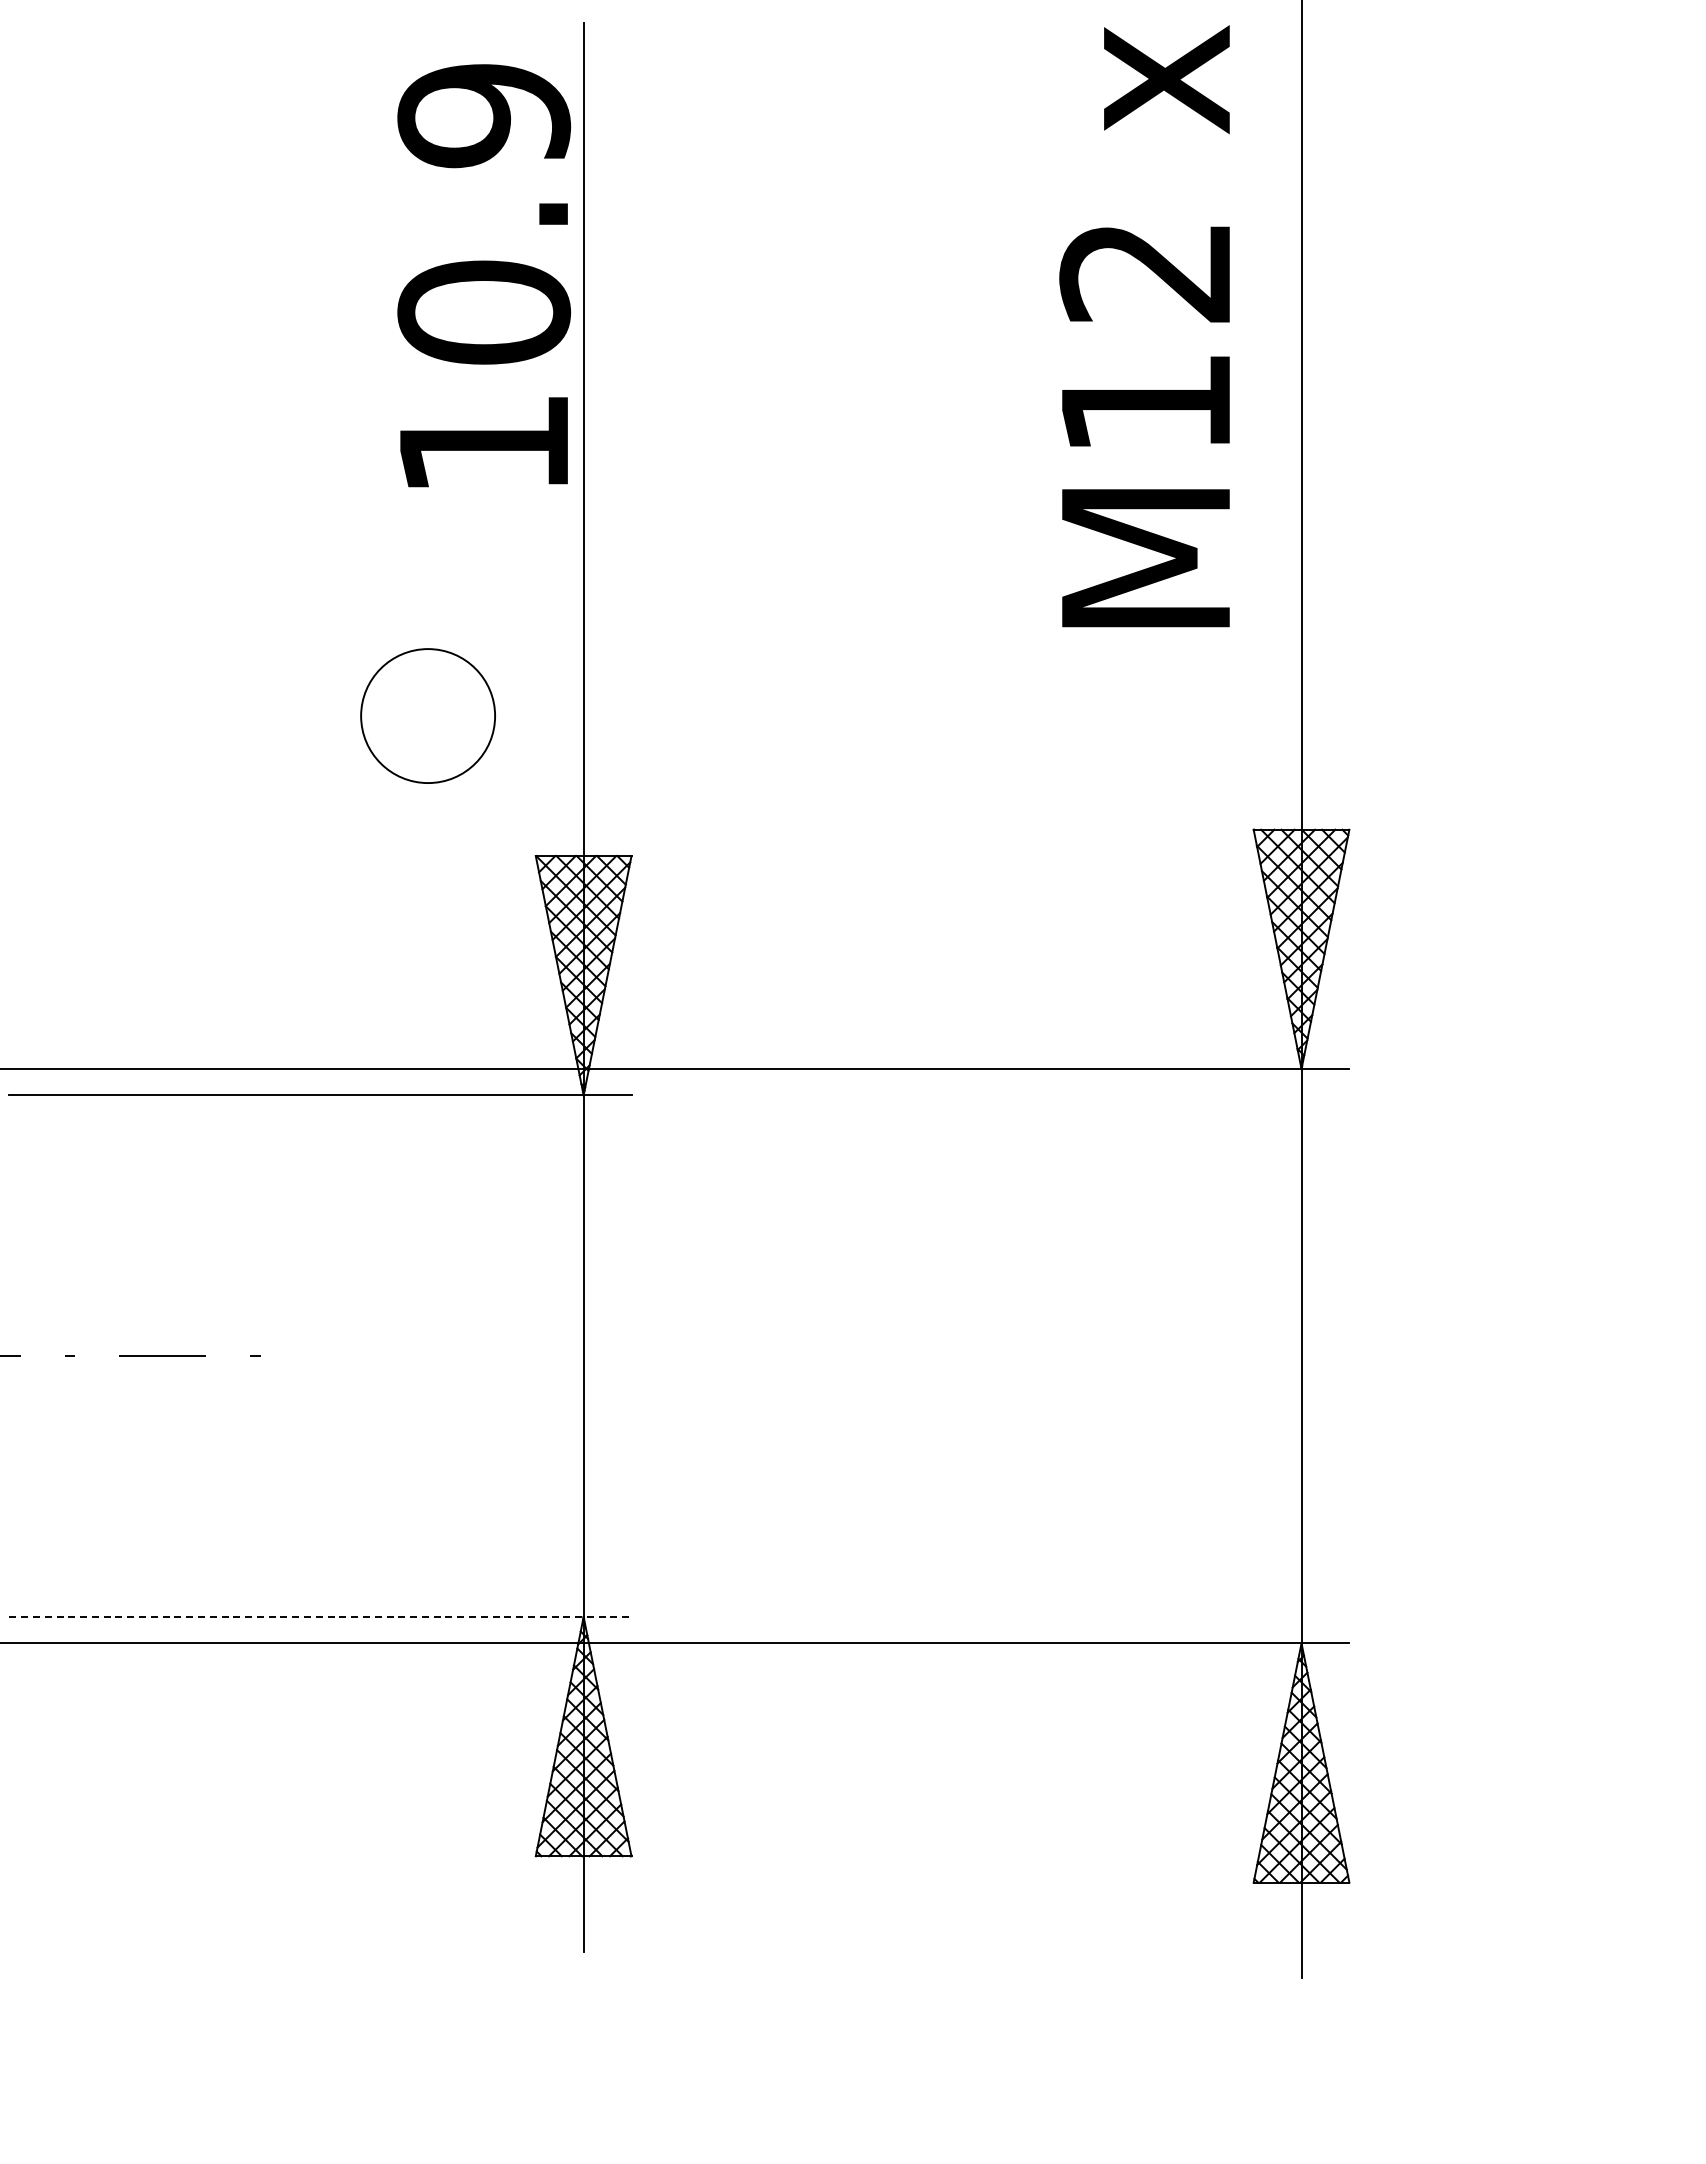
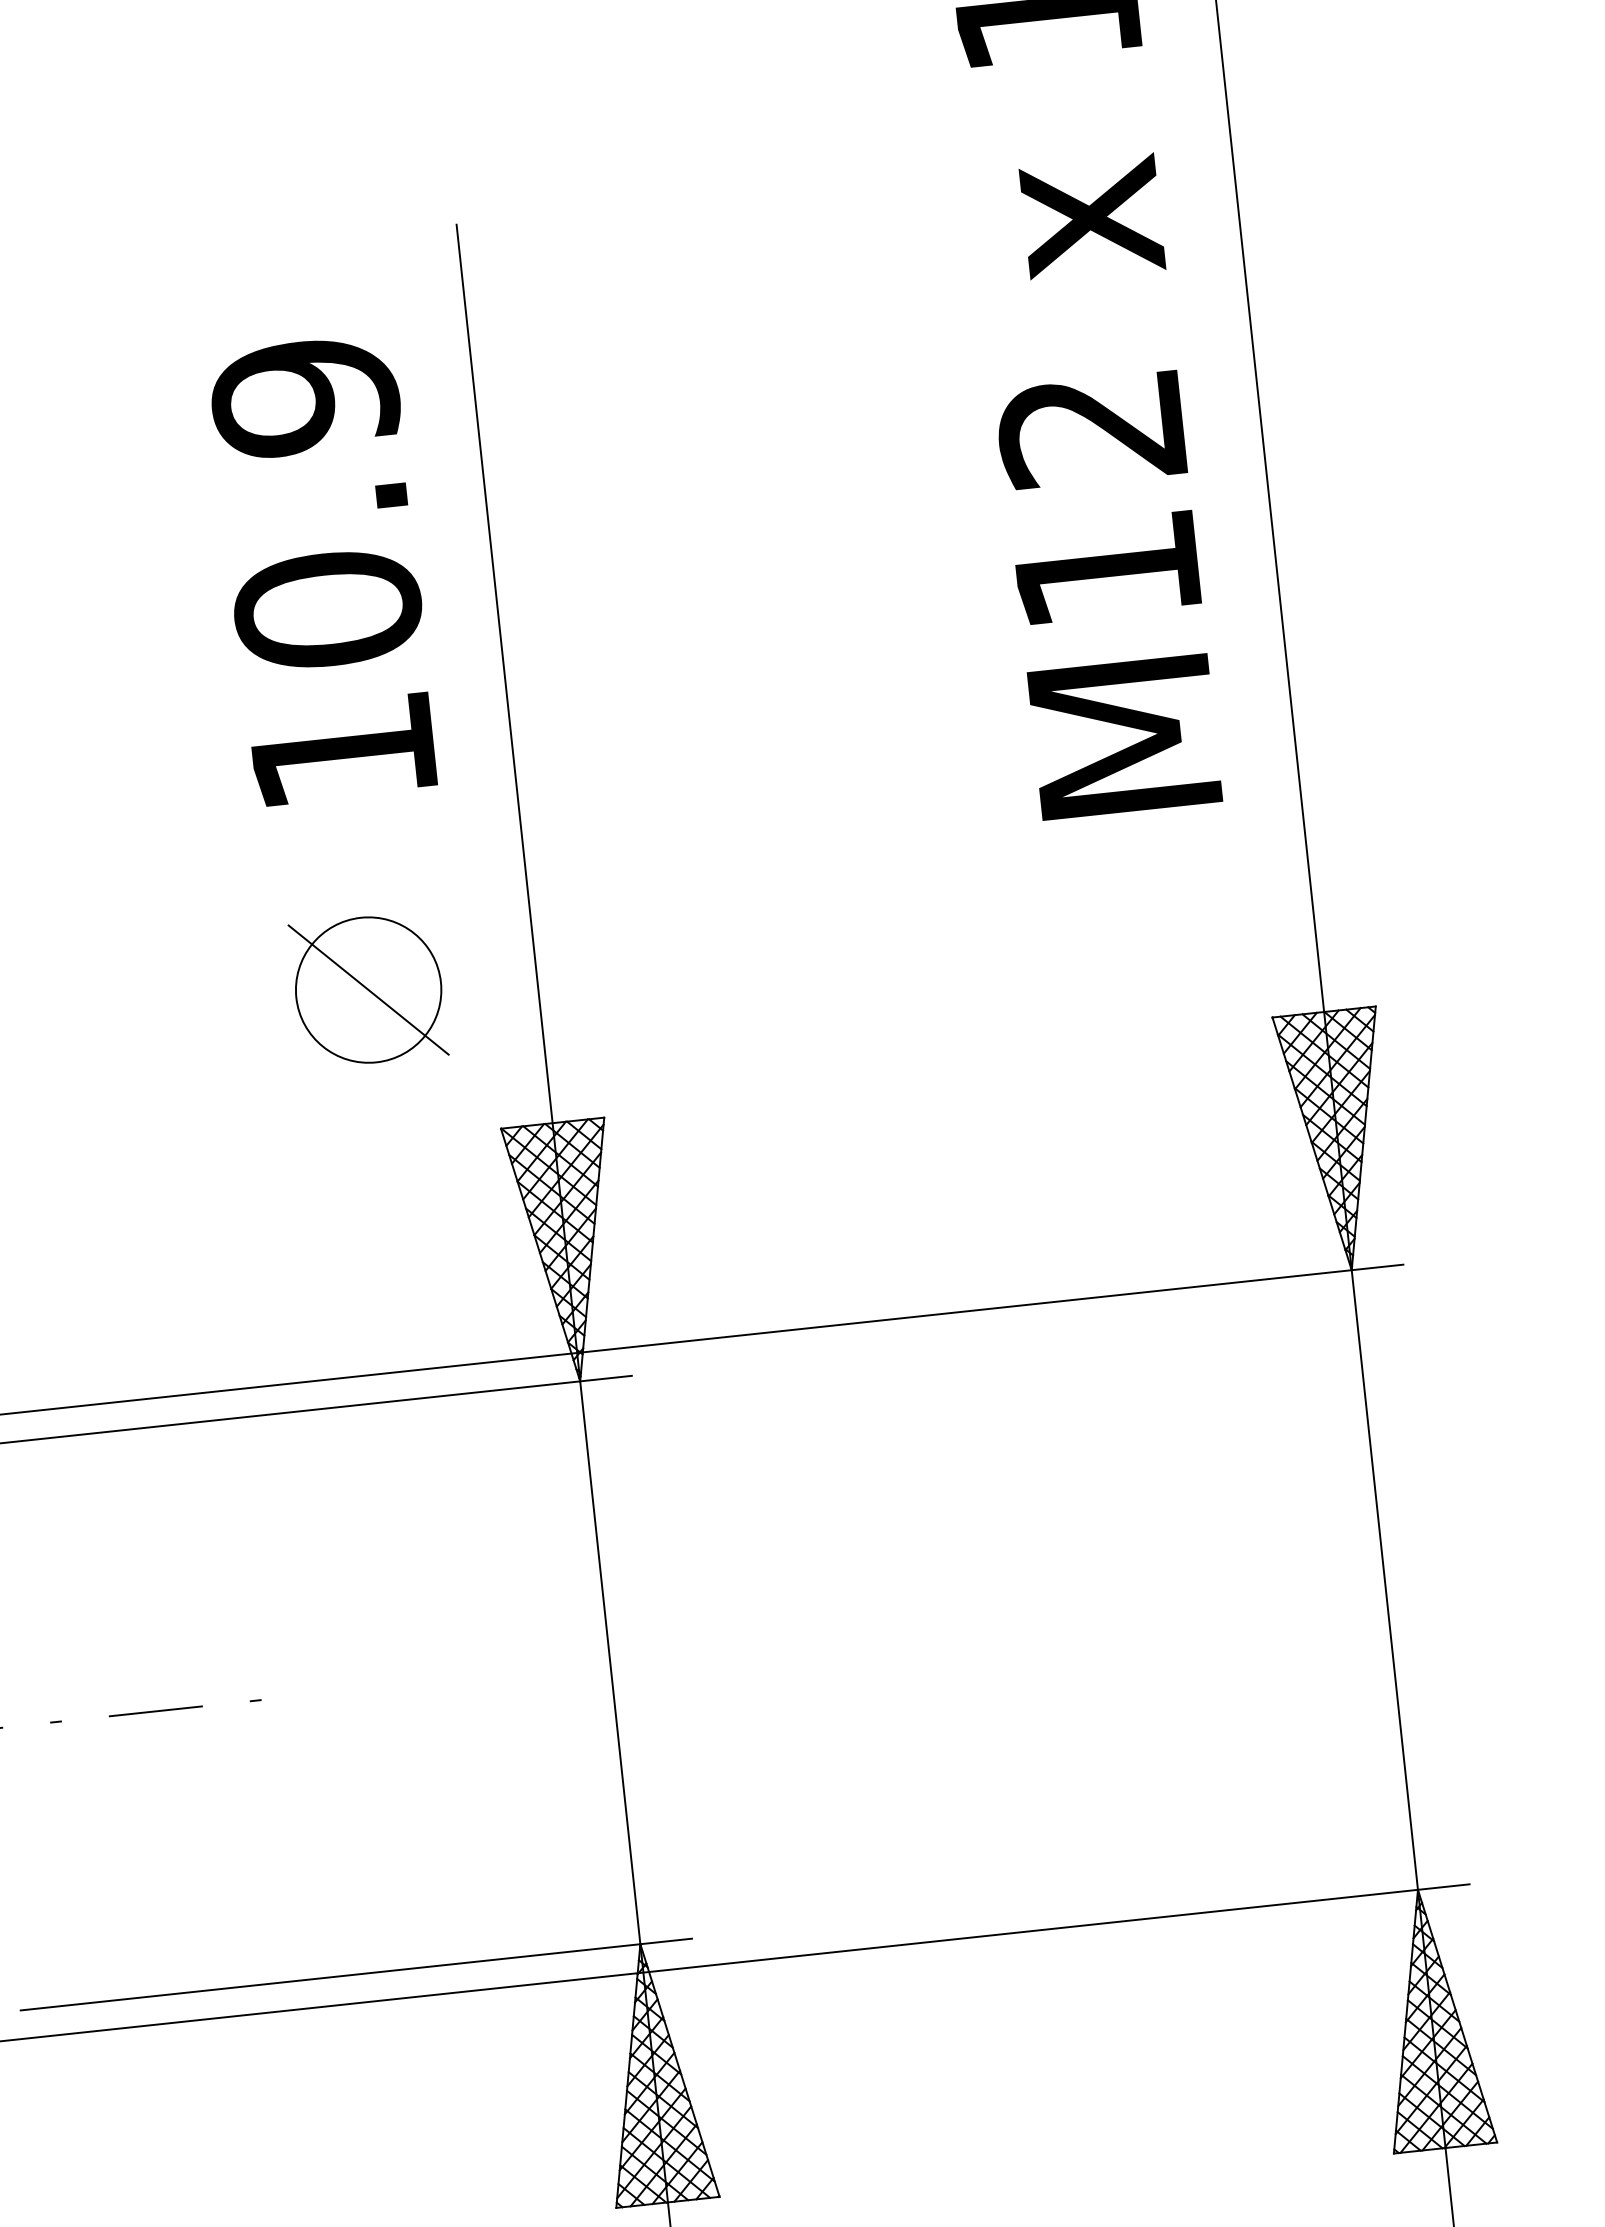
text: (484, 275) -> (324, 569), moved
line: (428, 716) -> (369, 990), added
line: (320, 1617) -> (356, 1975), dashed -> solid

